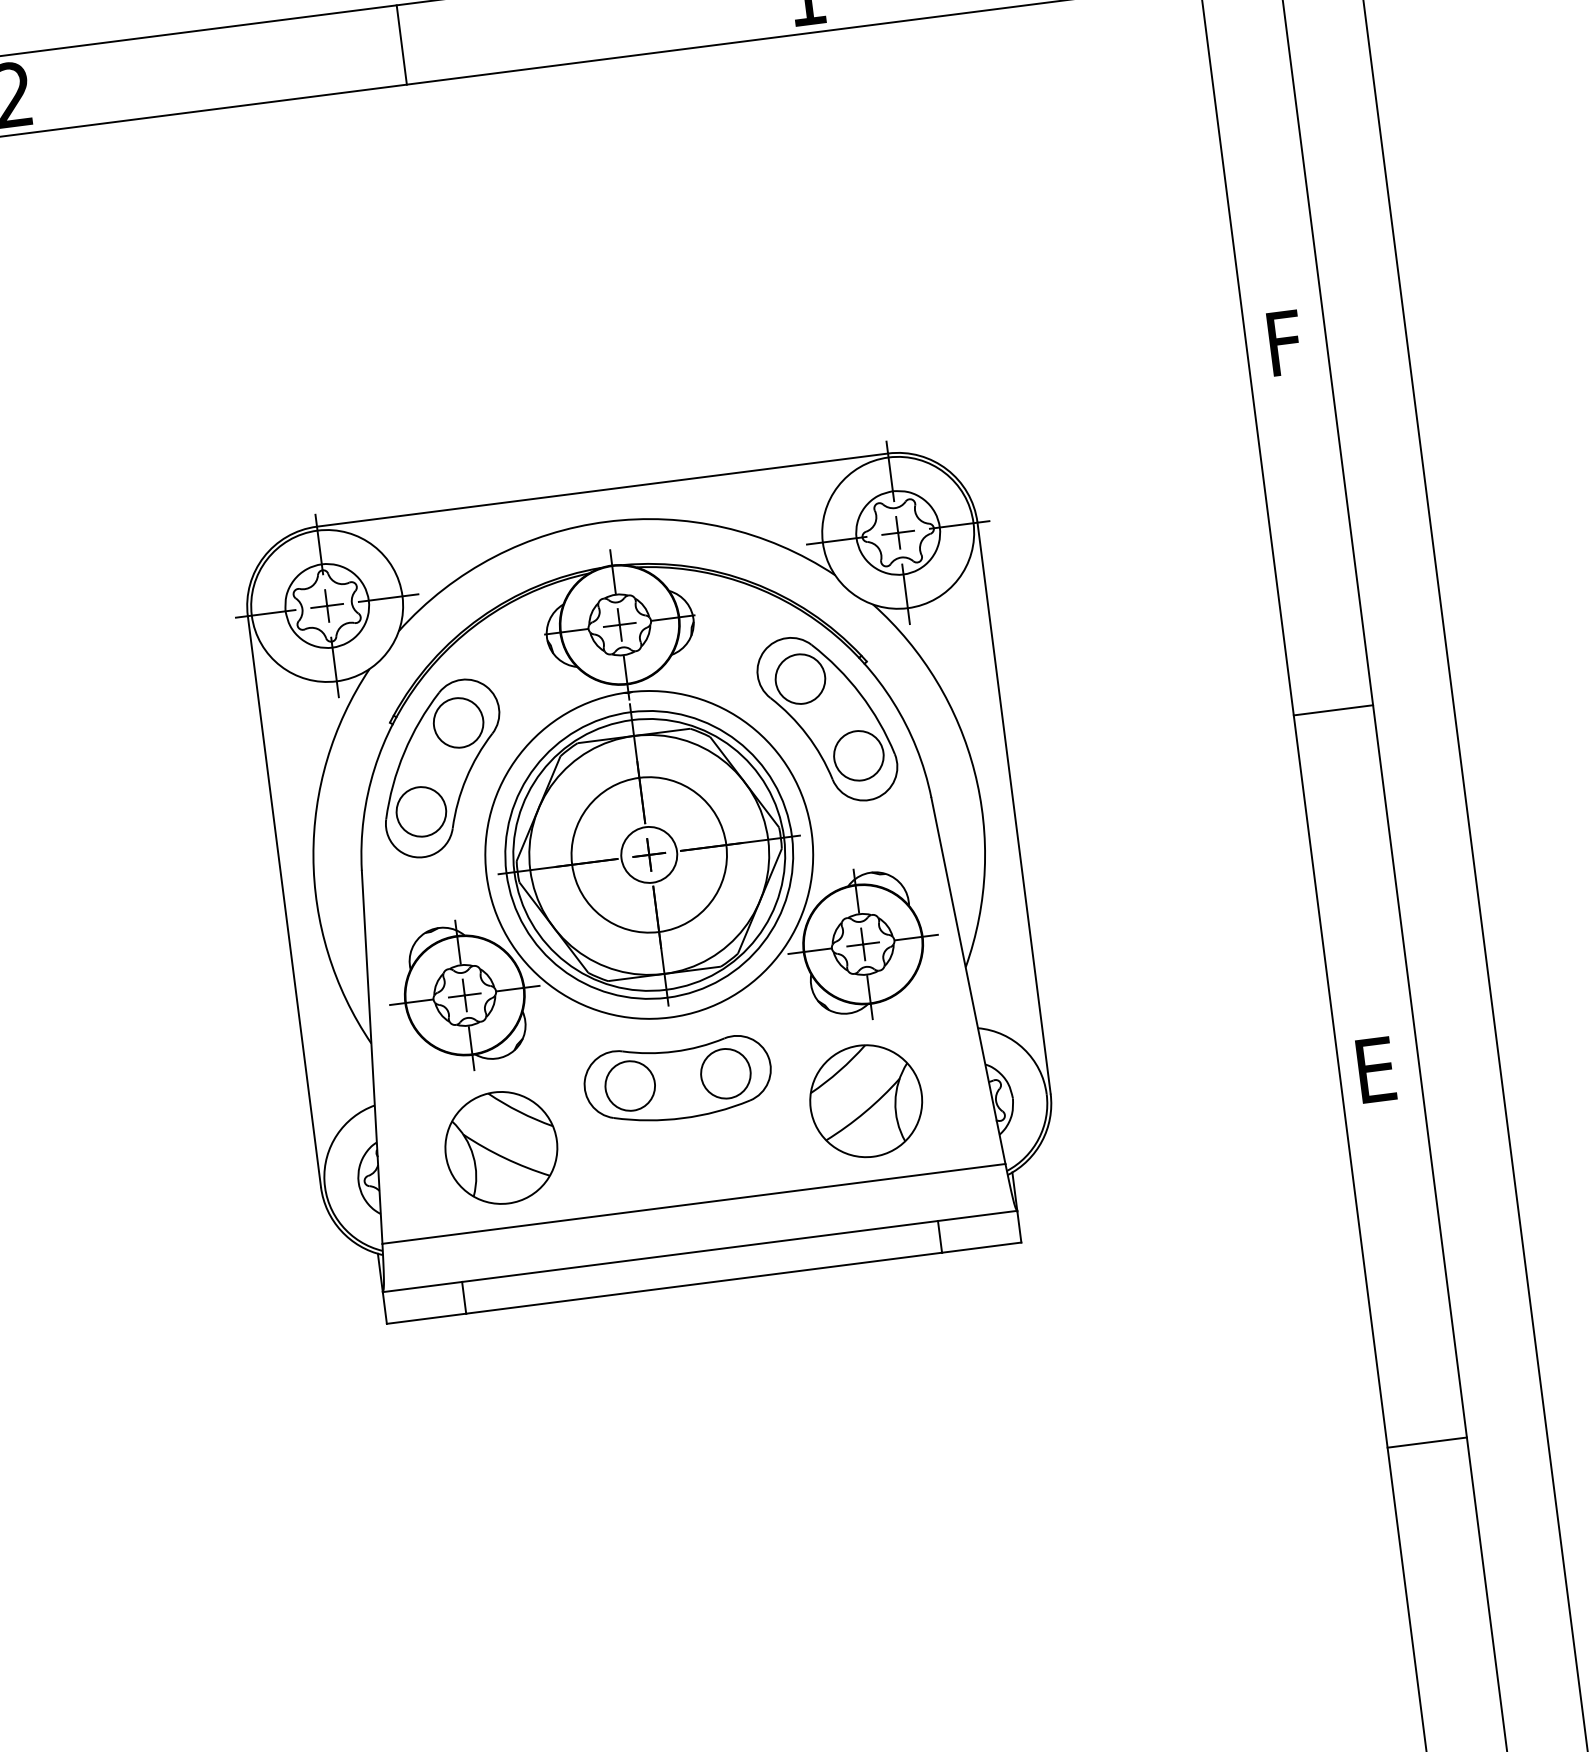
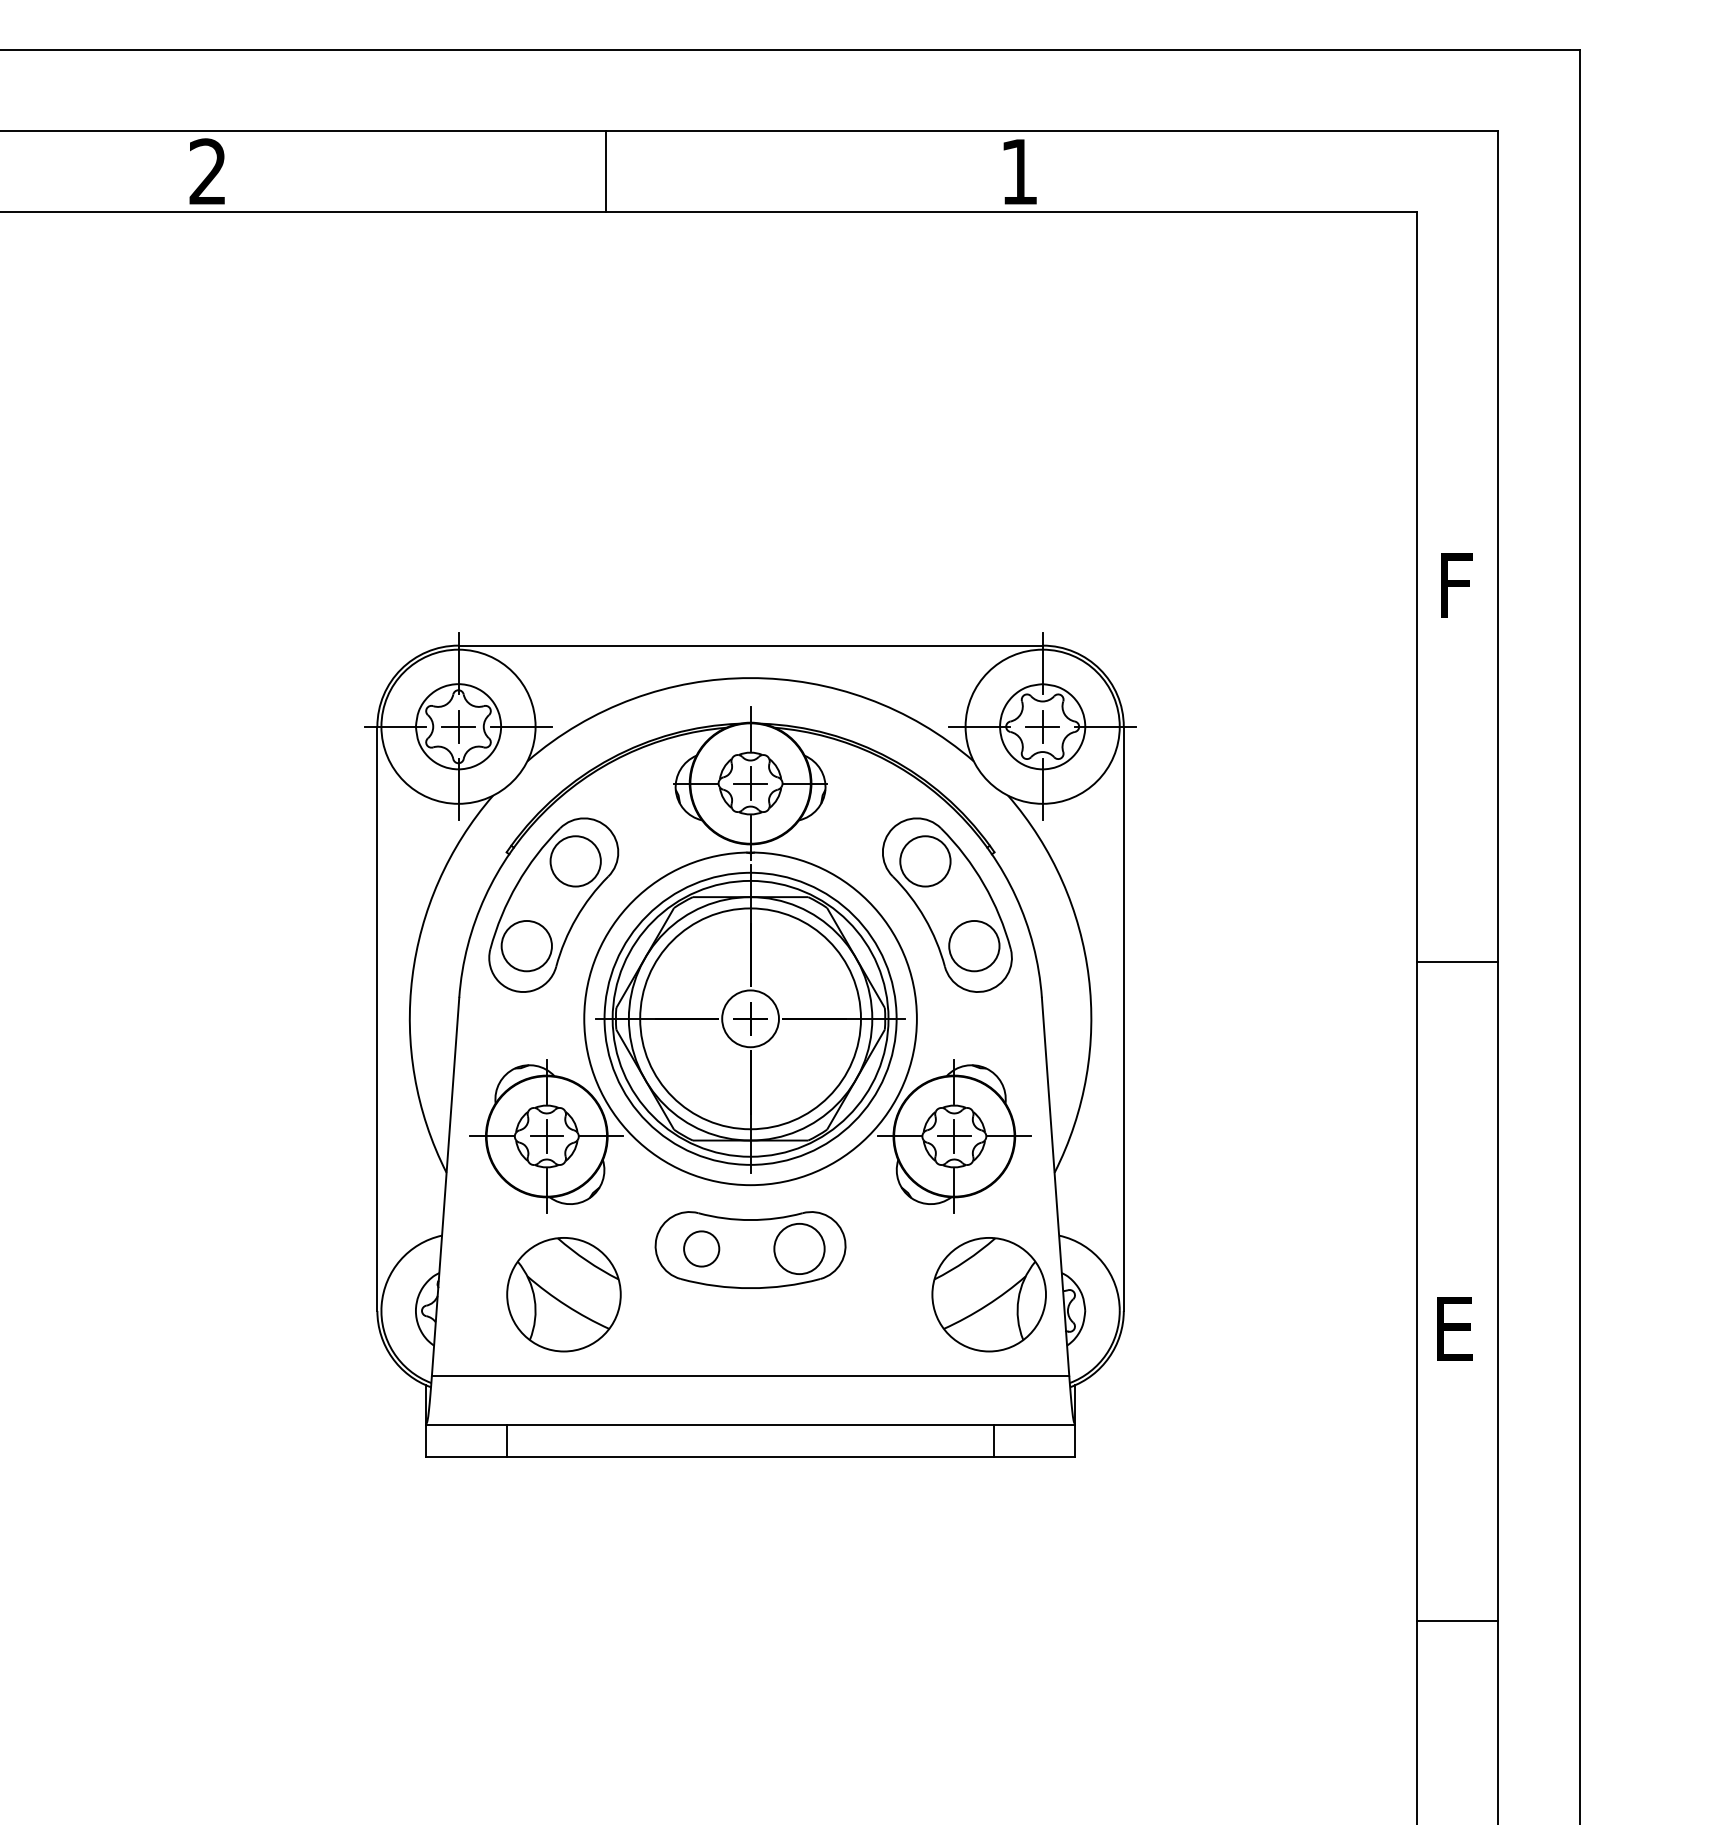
circle: (649, 854) -> (750, 1018), size x1.4
circle: (630, 1085) -> (701, 1248), size x0.7
part: (865, 1101) -> (988, 1294), moved
line: (1426, 1442) -> (1457, 1620), moved

